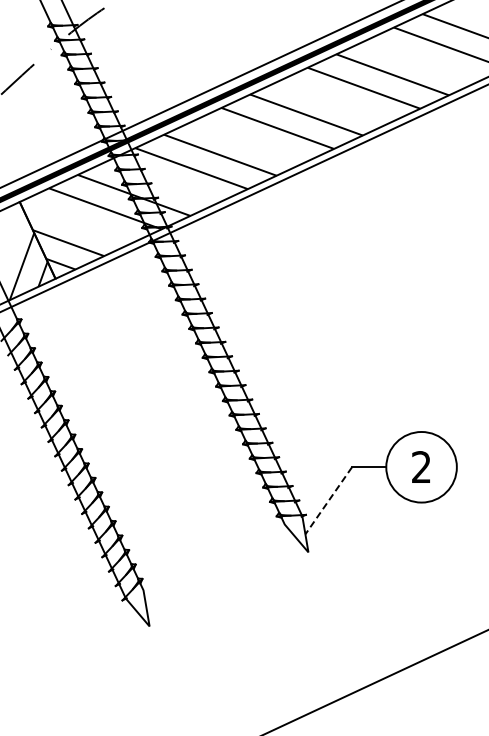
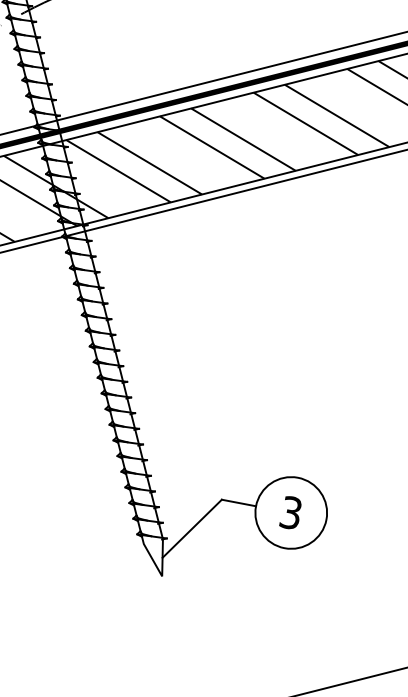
text: (421, 467) -> (291, 513), 2 -> 3
line: (328, 500) -> (192, 528), dashed -> solid

